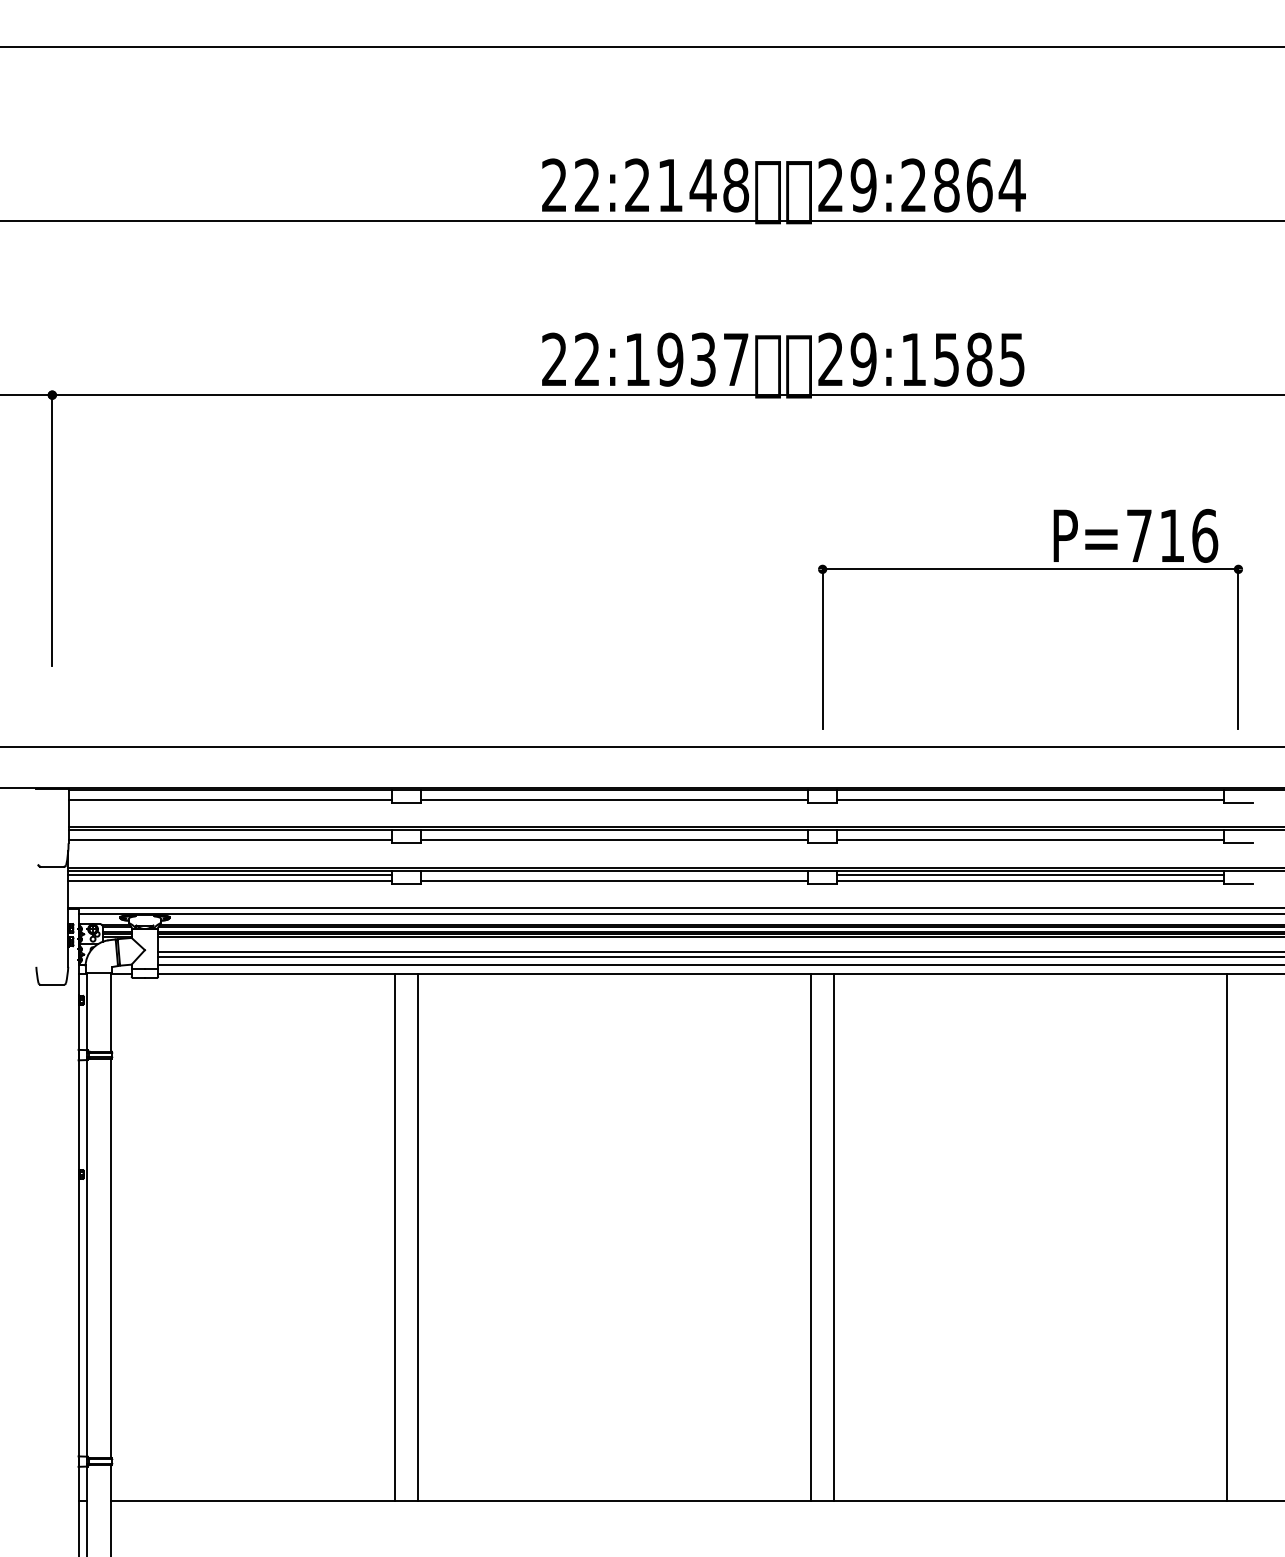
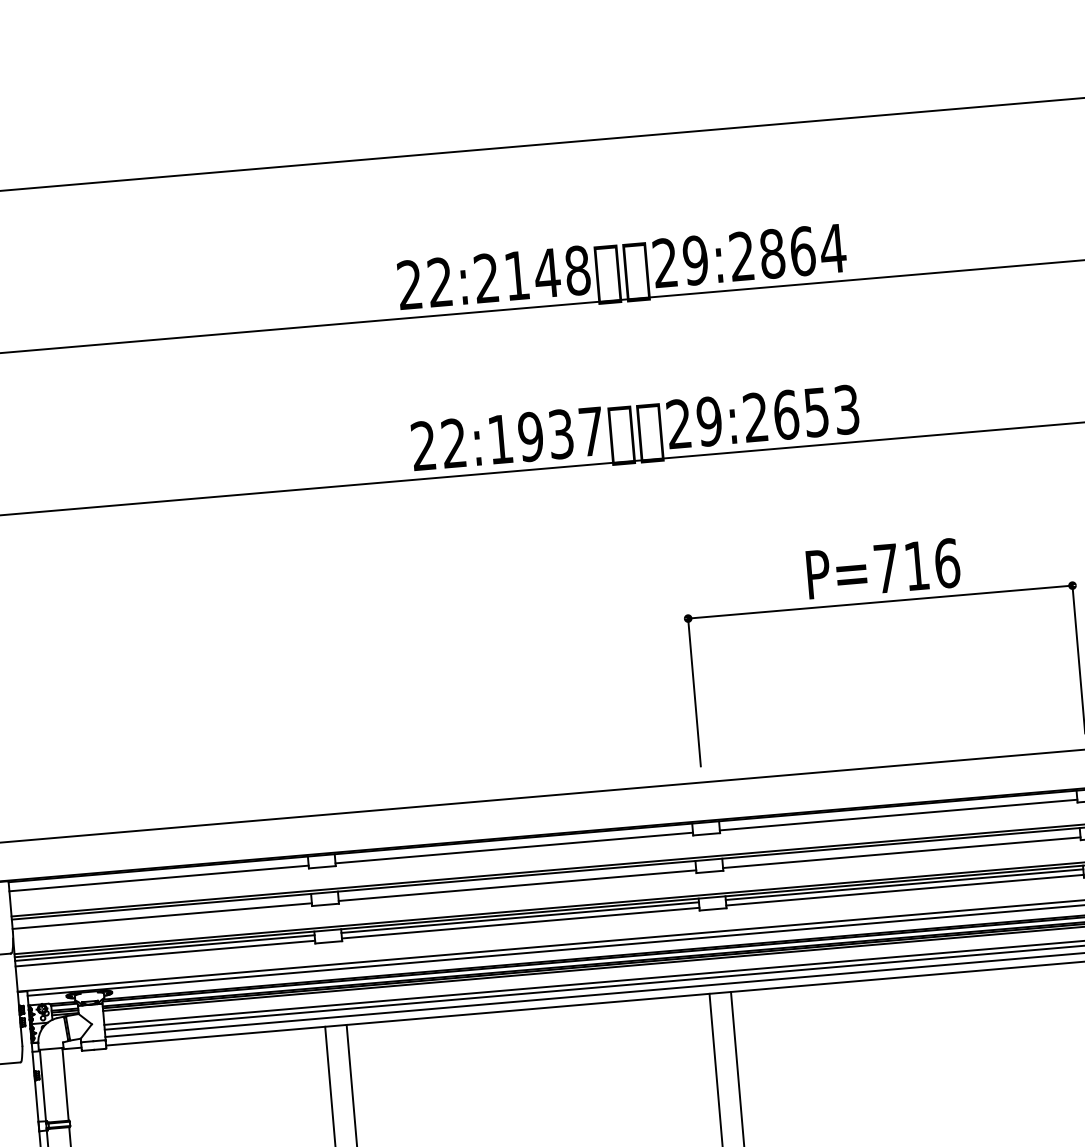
text: (962, 359) -> (800, 413), 29:1585 -> 29:2653
text: (1135, 535) -> (883, 568), moved
line: (614, 875) -> (520, 918), added

